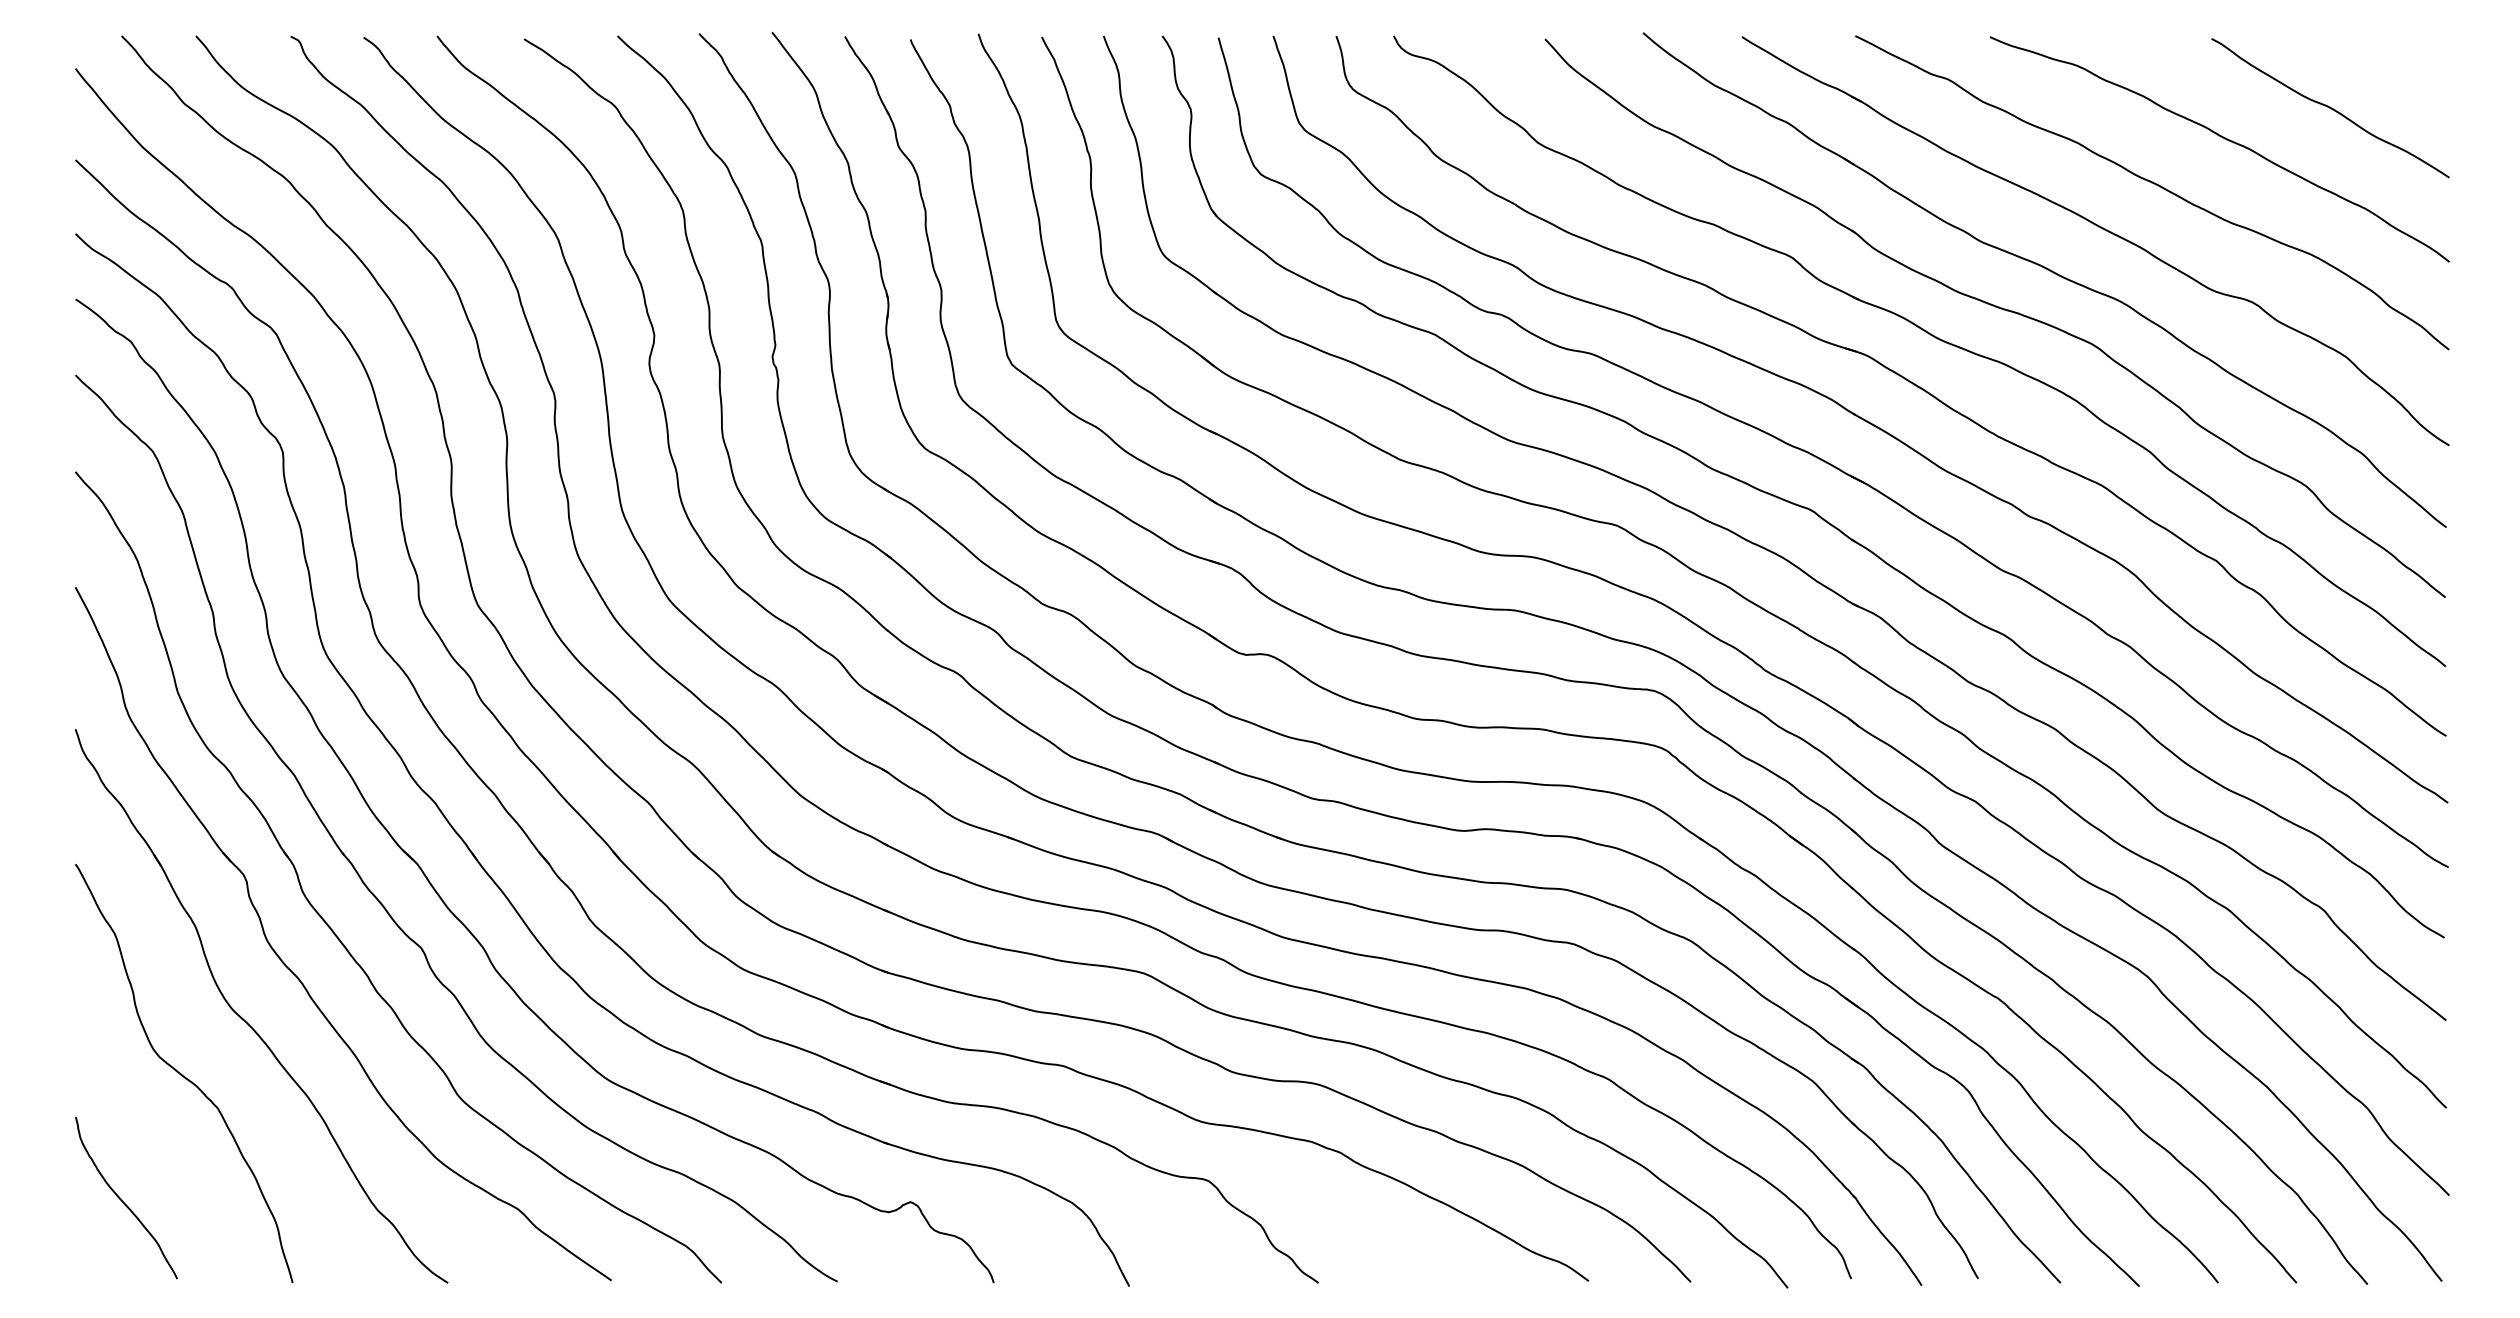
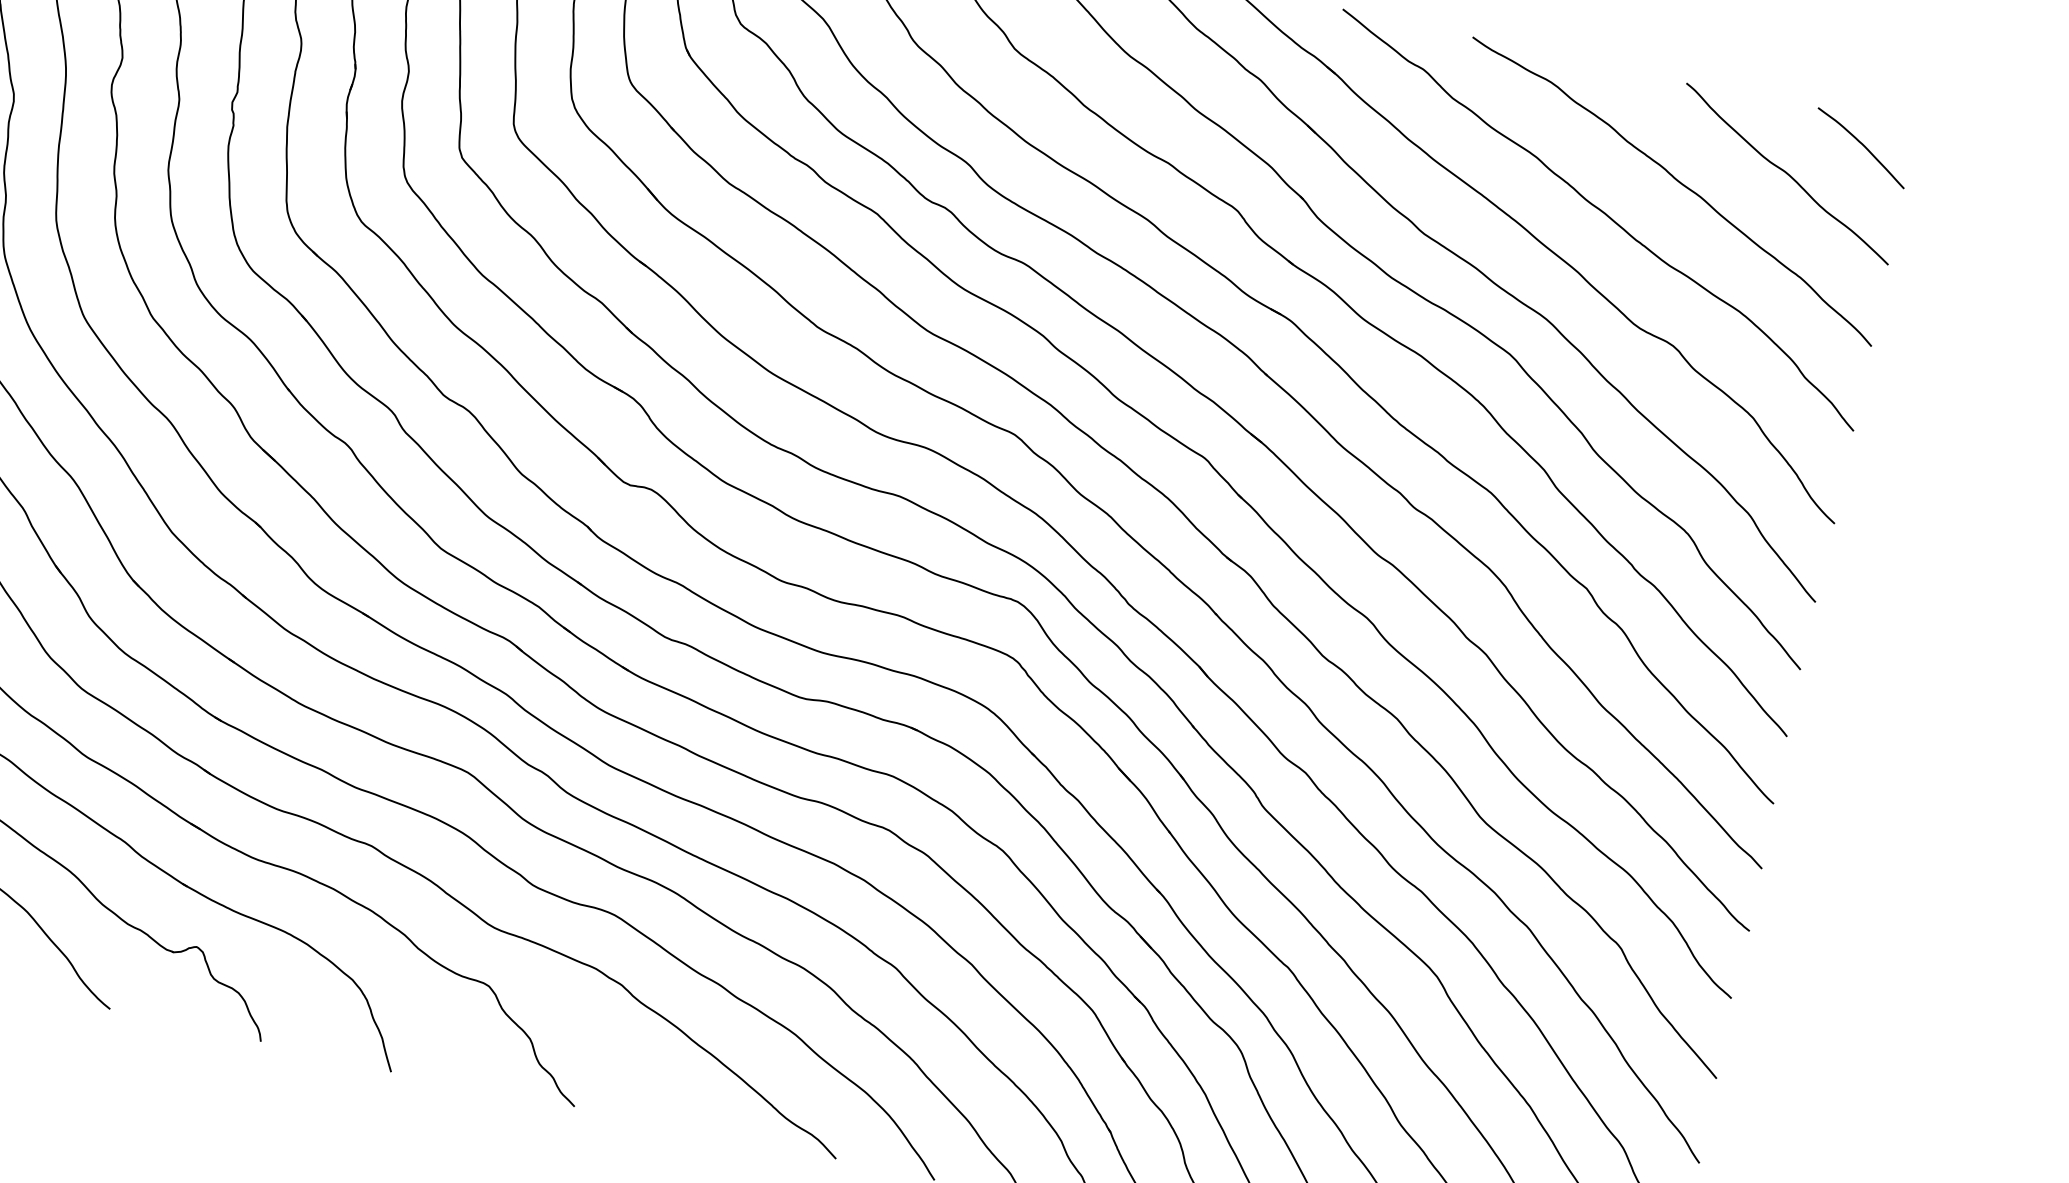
curve: (2400, 65) -> (1863, 146), added

